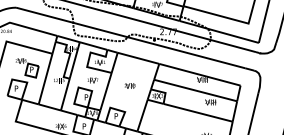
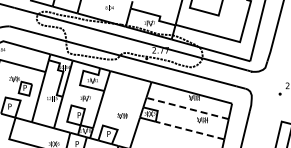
text: (130, 85) -> (122, 115), moved
line: (195, 90) -> (187, 108), solid -> dashed
line: (197, 112) -> (189, 130), solid -> dashed

